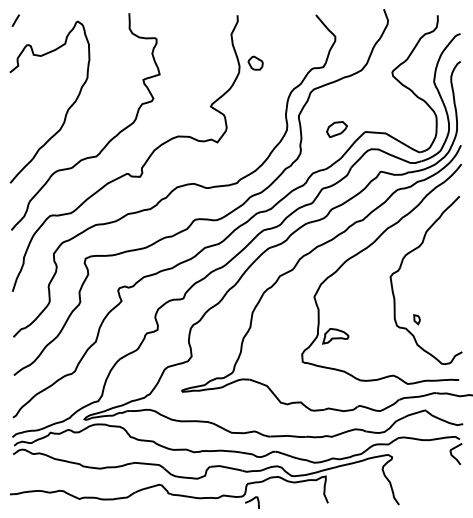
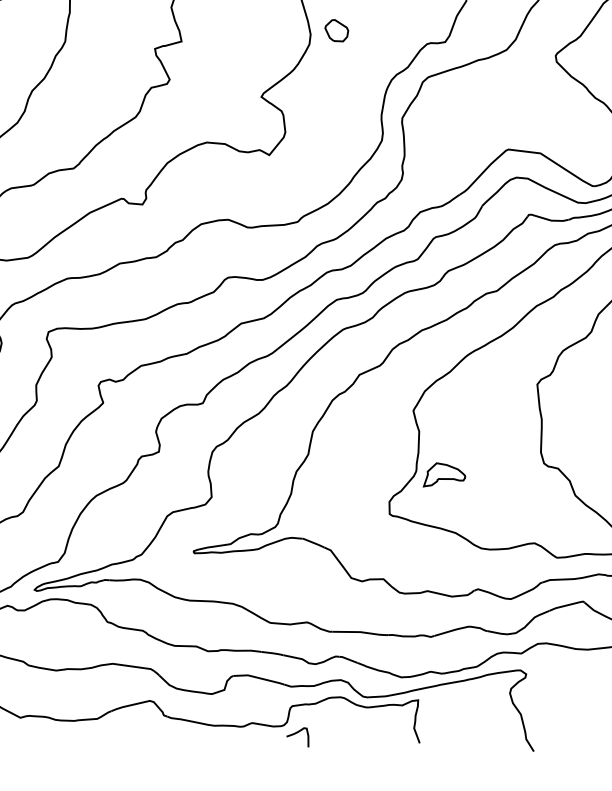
part: (336, 129) -> (461, 143), removed
part: (416, 319) -> (575, 454), removed

